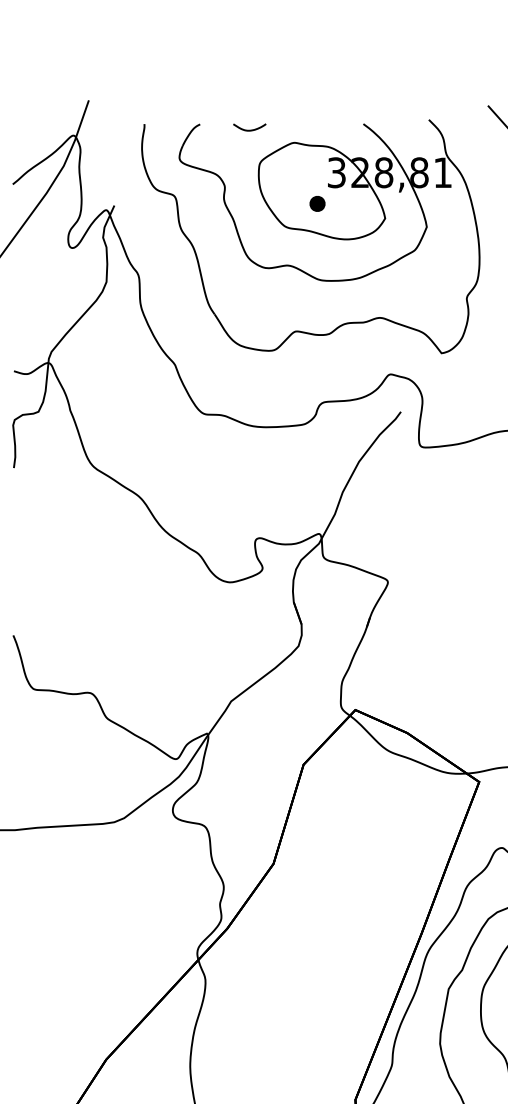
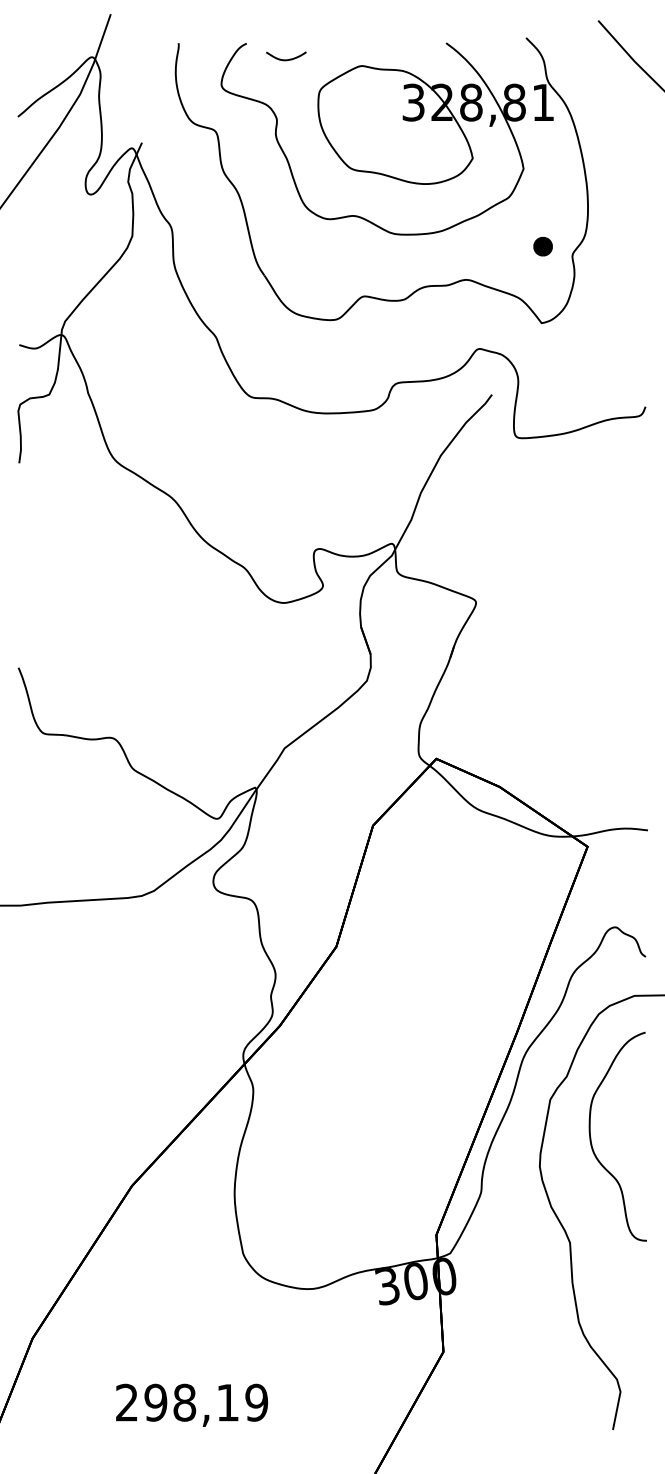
curve: (249, 130) -> (286, 59), moved
part: (317, 203) -> (542, 246), moved

